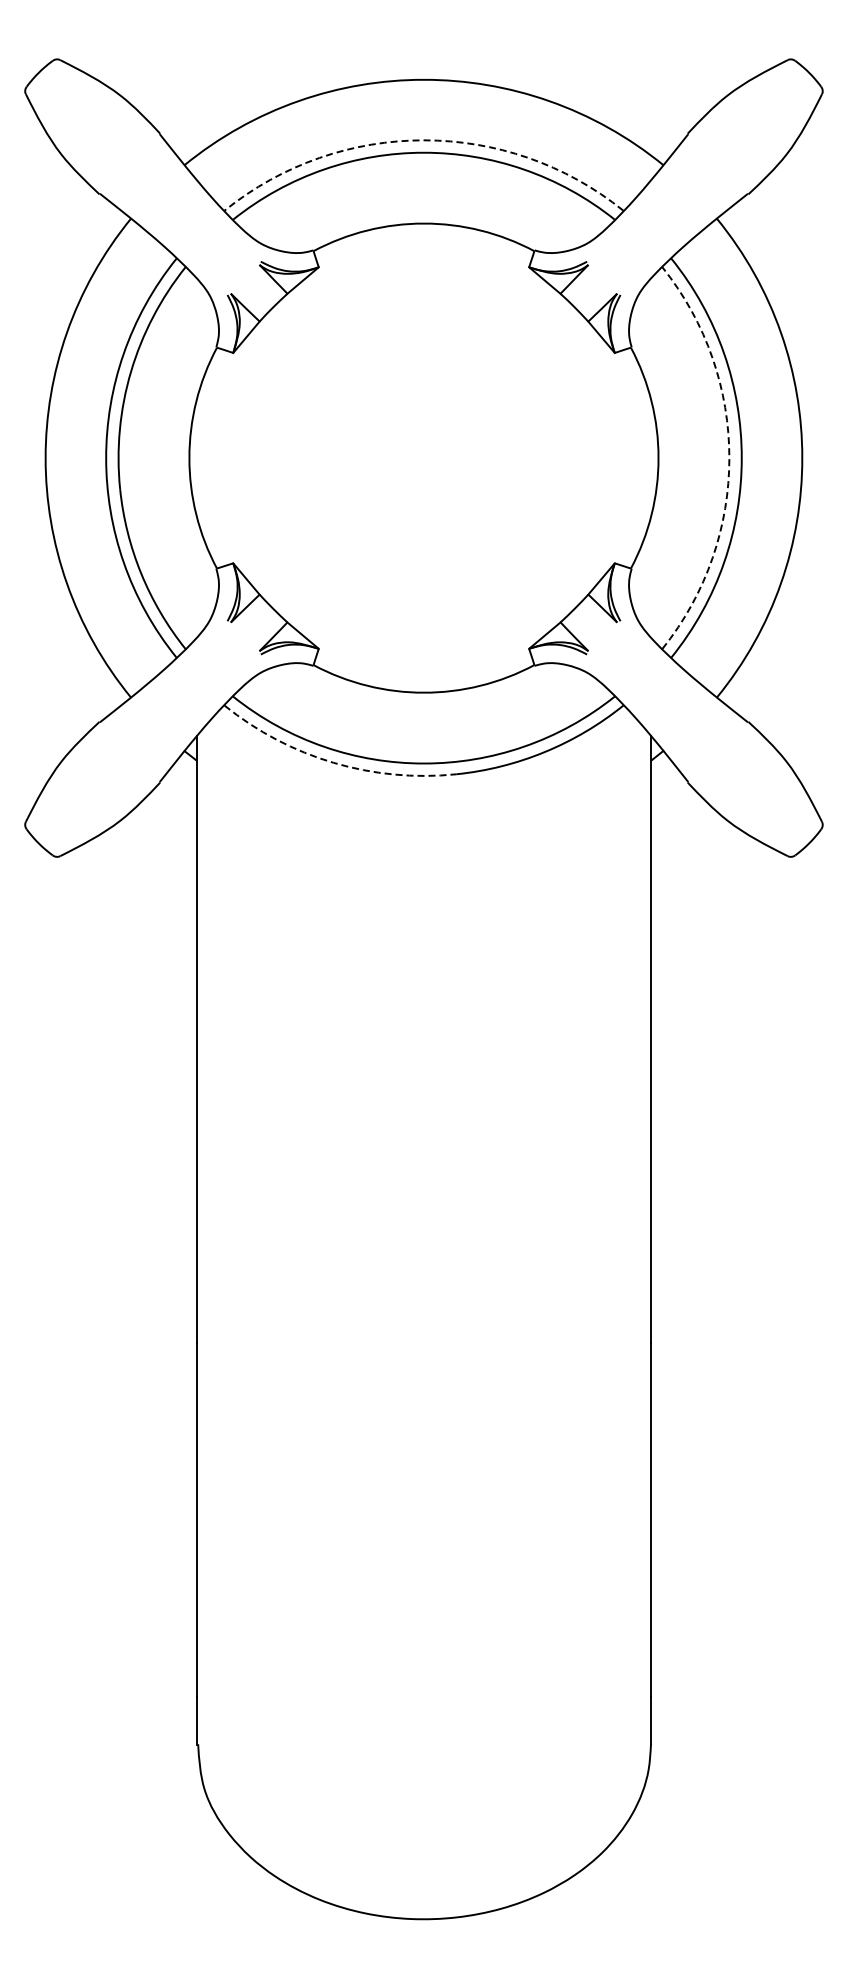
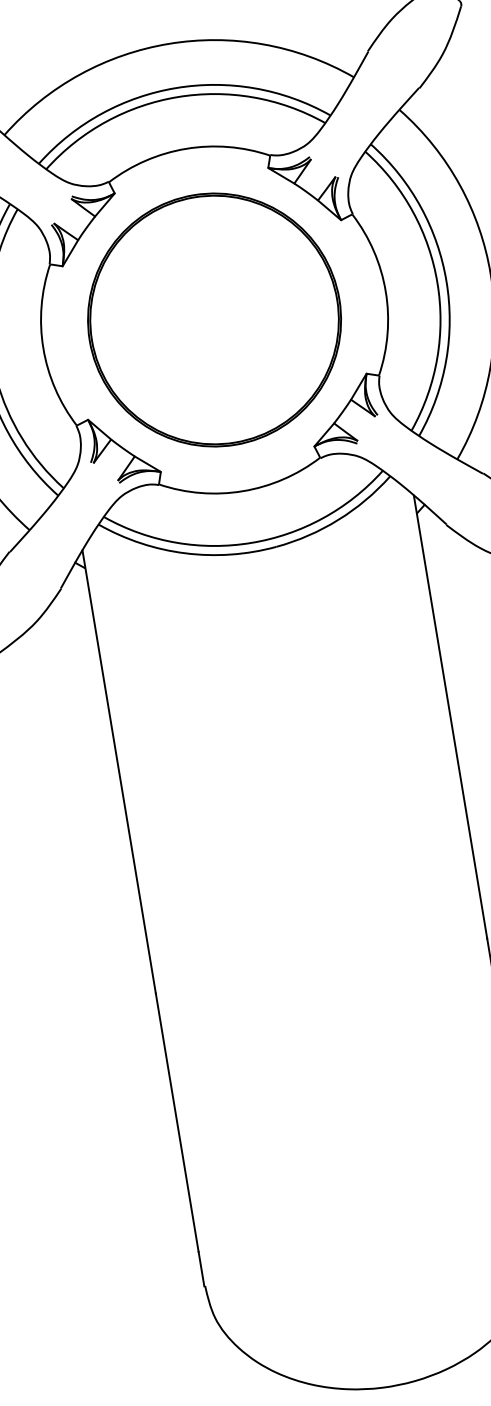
arc: (423, 140) -> (175, 88), dashed -> solid
part: (423, 457) -> (214, 319), added
arc: (729, 458) -> (437, 283), dashed -> solid
arc: (333, 762) -> (185, 553), dashed -> solid

